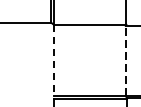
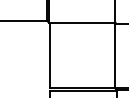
line: (54, 60) -> (49, 55), dashed -> solid
line: (125, 60) -> (114, 55), dashed -> solid

